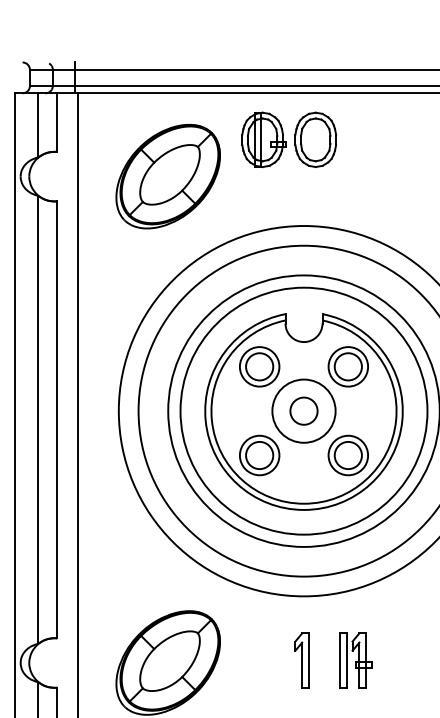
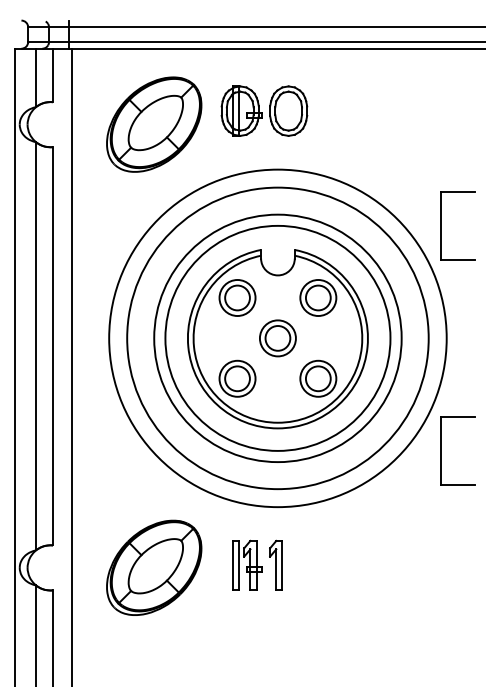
part: (289, 139) -> (264, 110), moved
circle: (303, 411) -> (277, 338), size x0.62
part: (356, 659) -> (247, 564), moved

